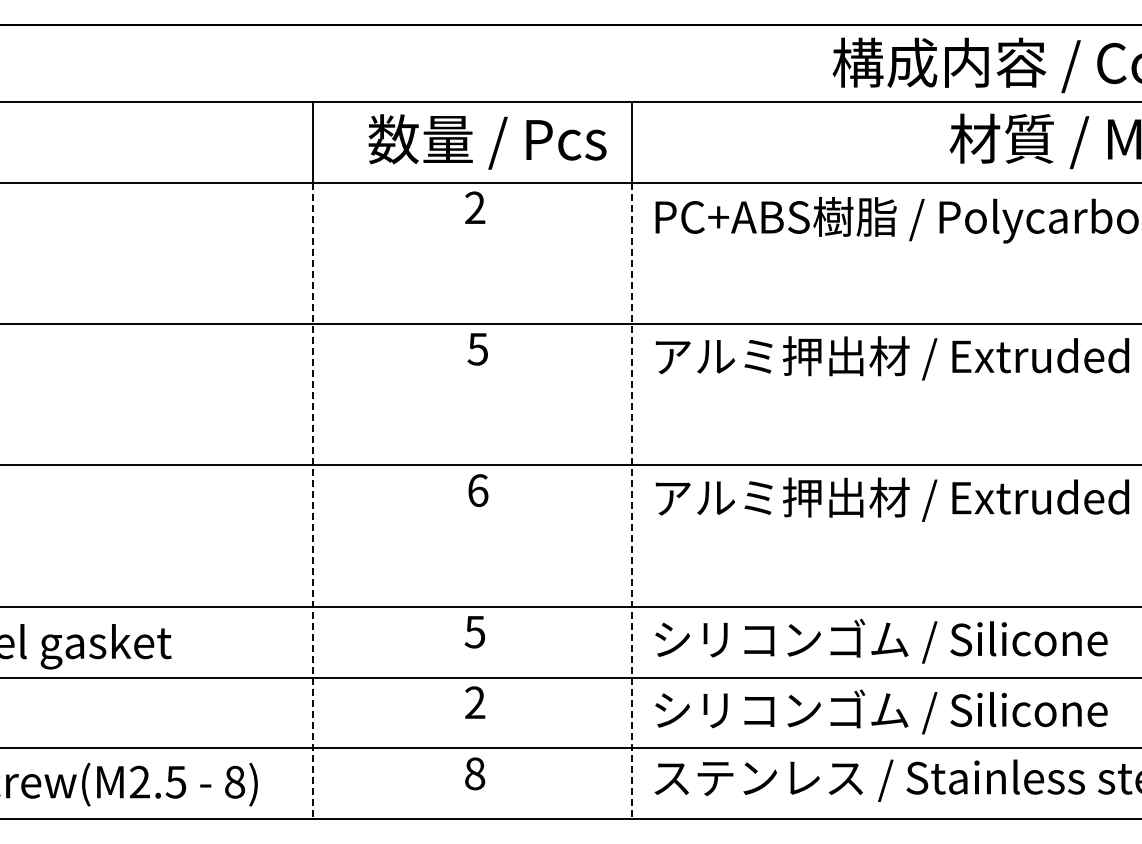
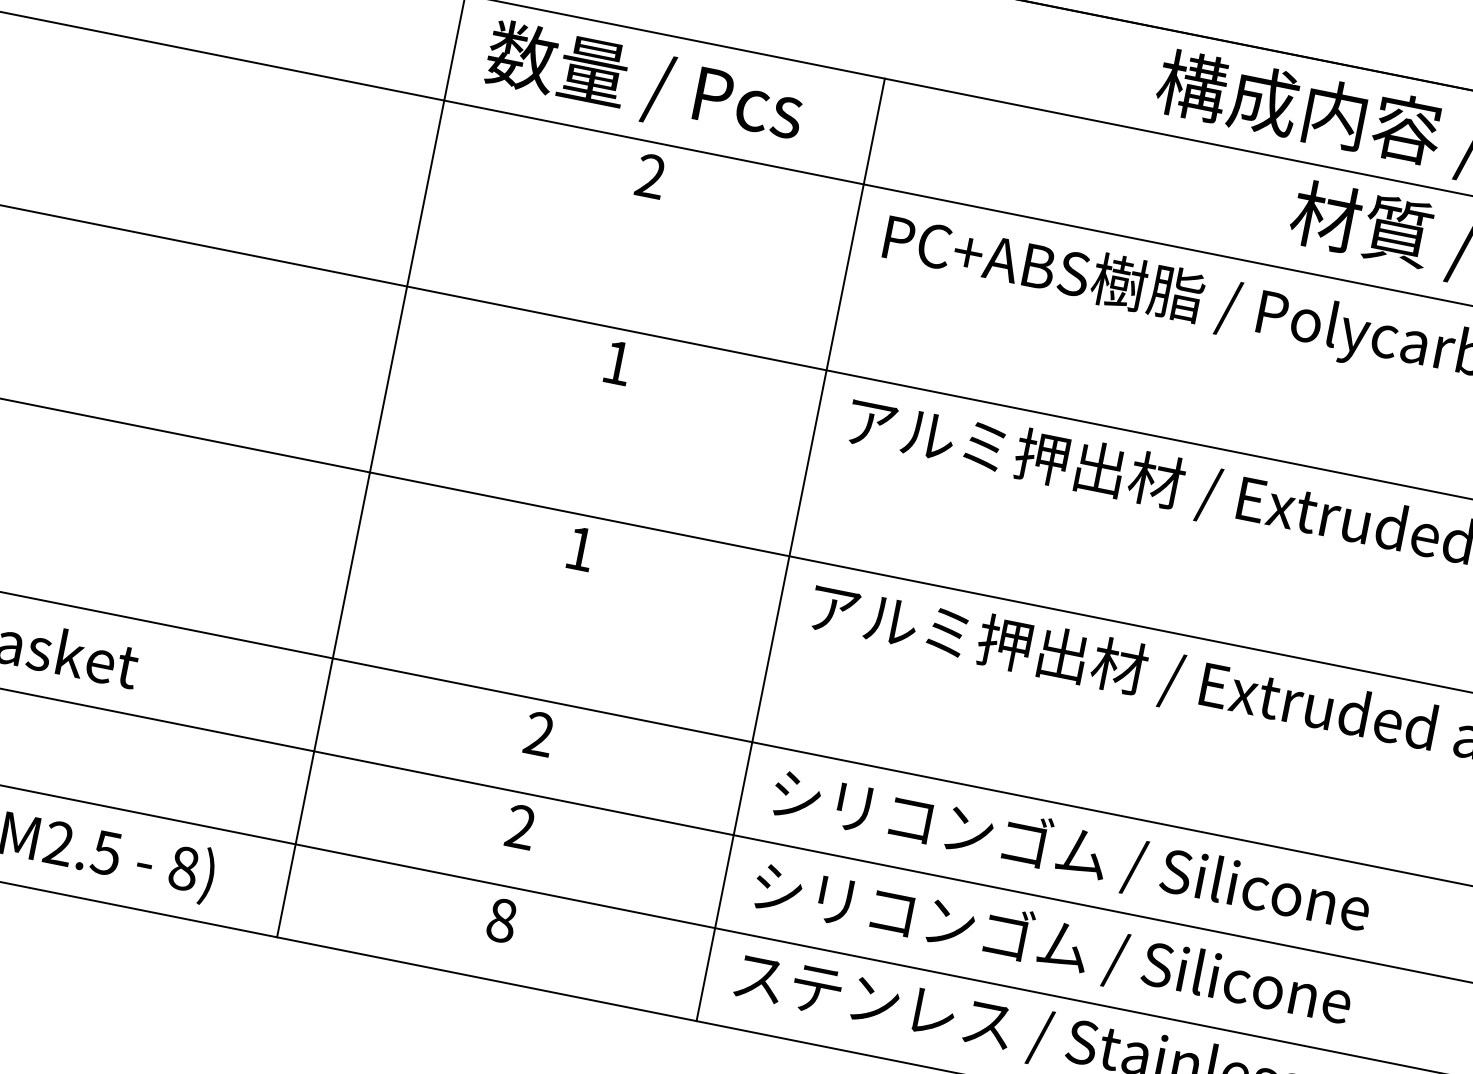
text: (487, 141) -> (645, 84), moved
text: (477, 349) -> (616, 363), 5 -> 1
text: (478, 490) -> (580, 548), 6 -> 1
line: (313, 501) -> (361, 519), dashed -> solid
line: (632, 501) -> (780, 603), dashed -> solid
text: (474, 631) -> (538, 733), 5 -> 2

